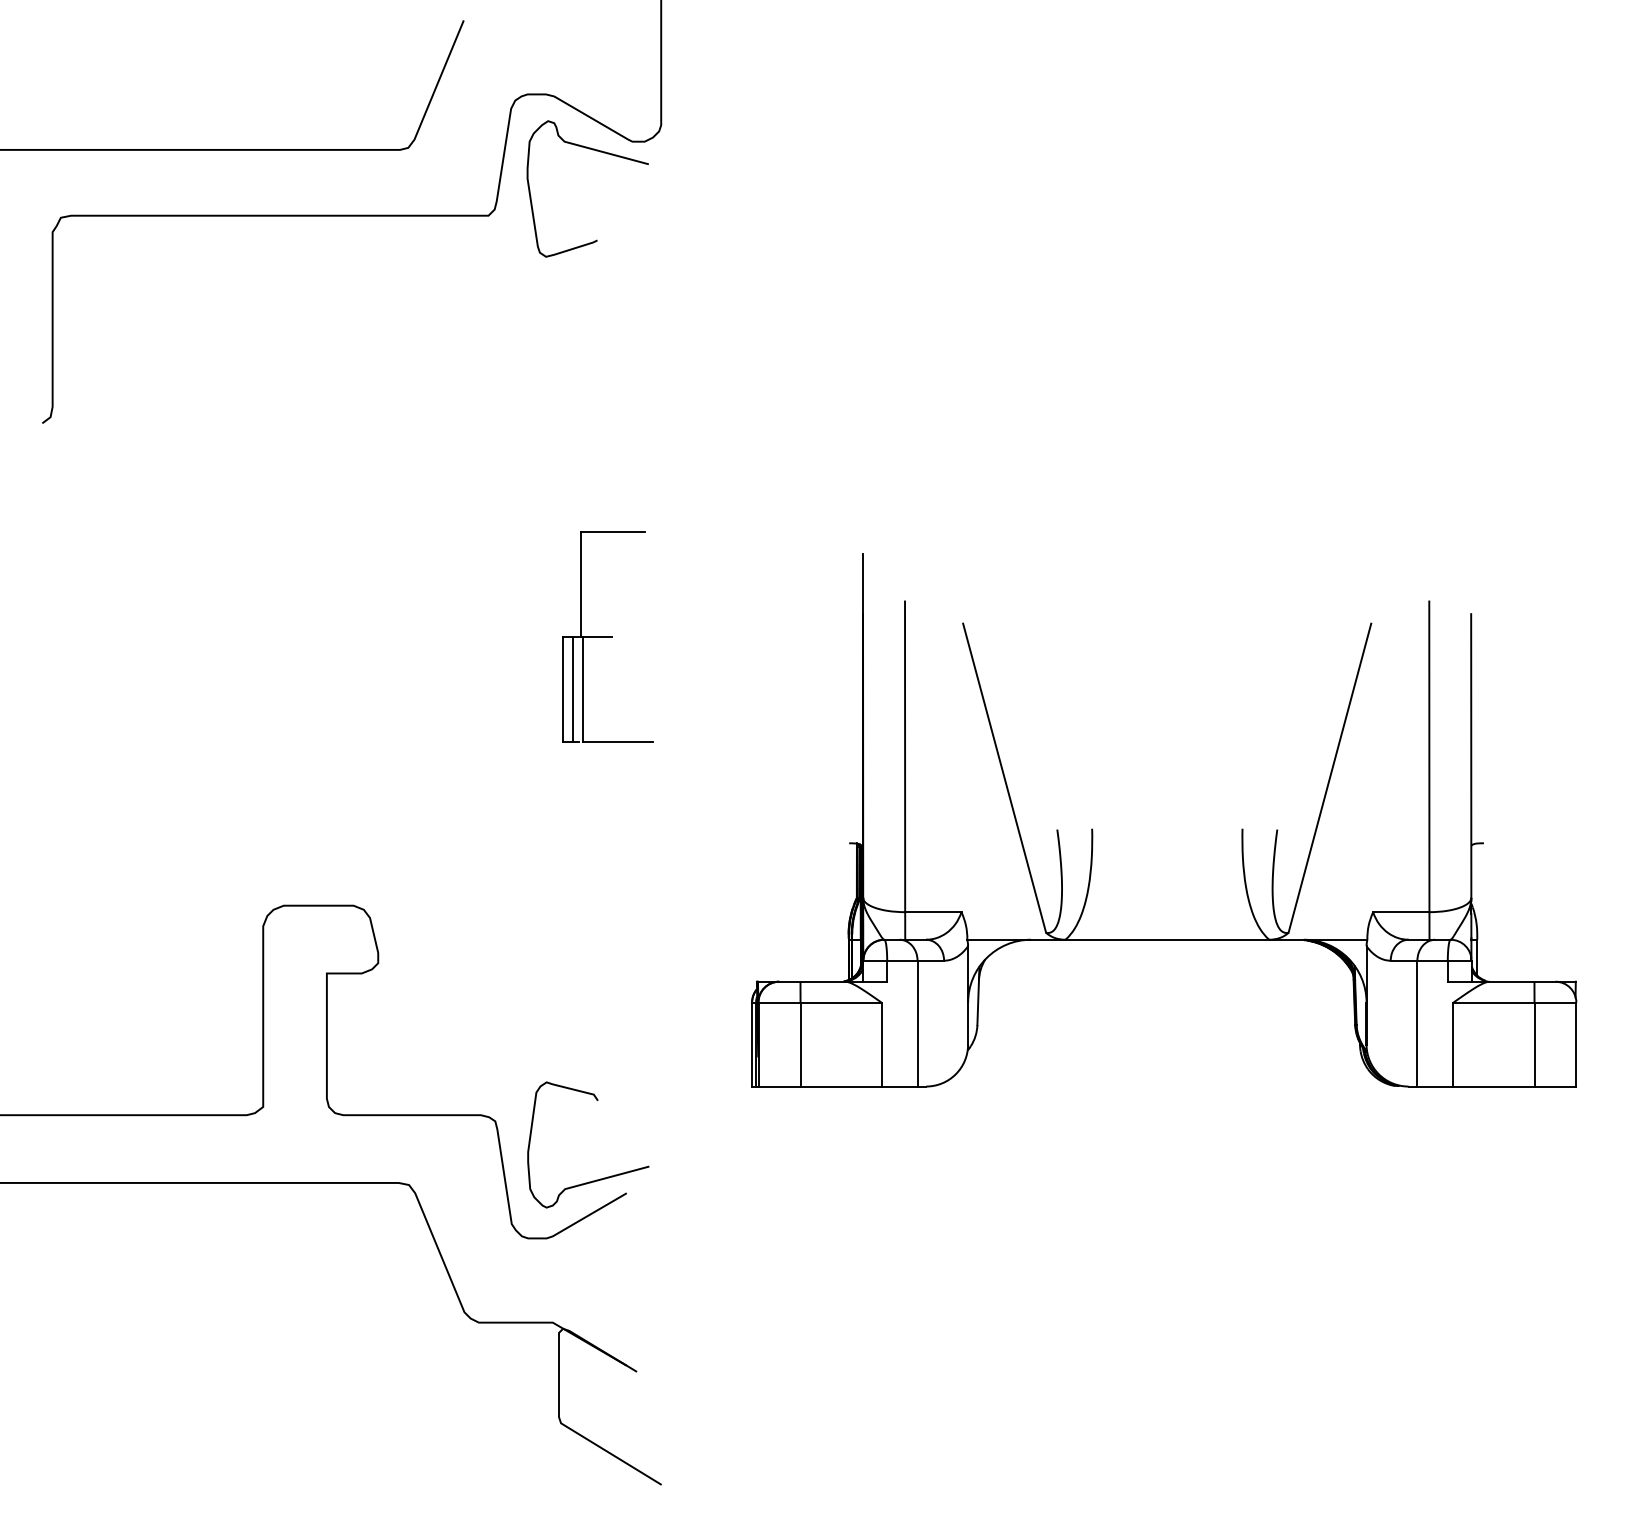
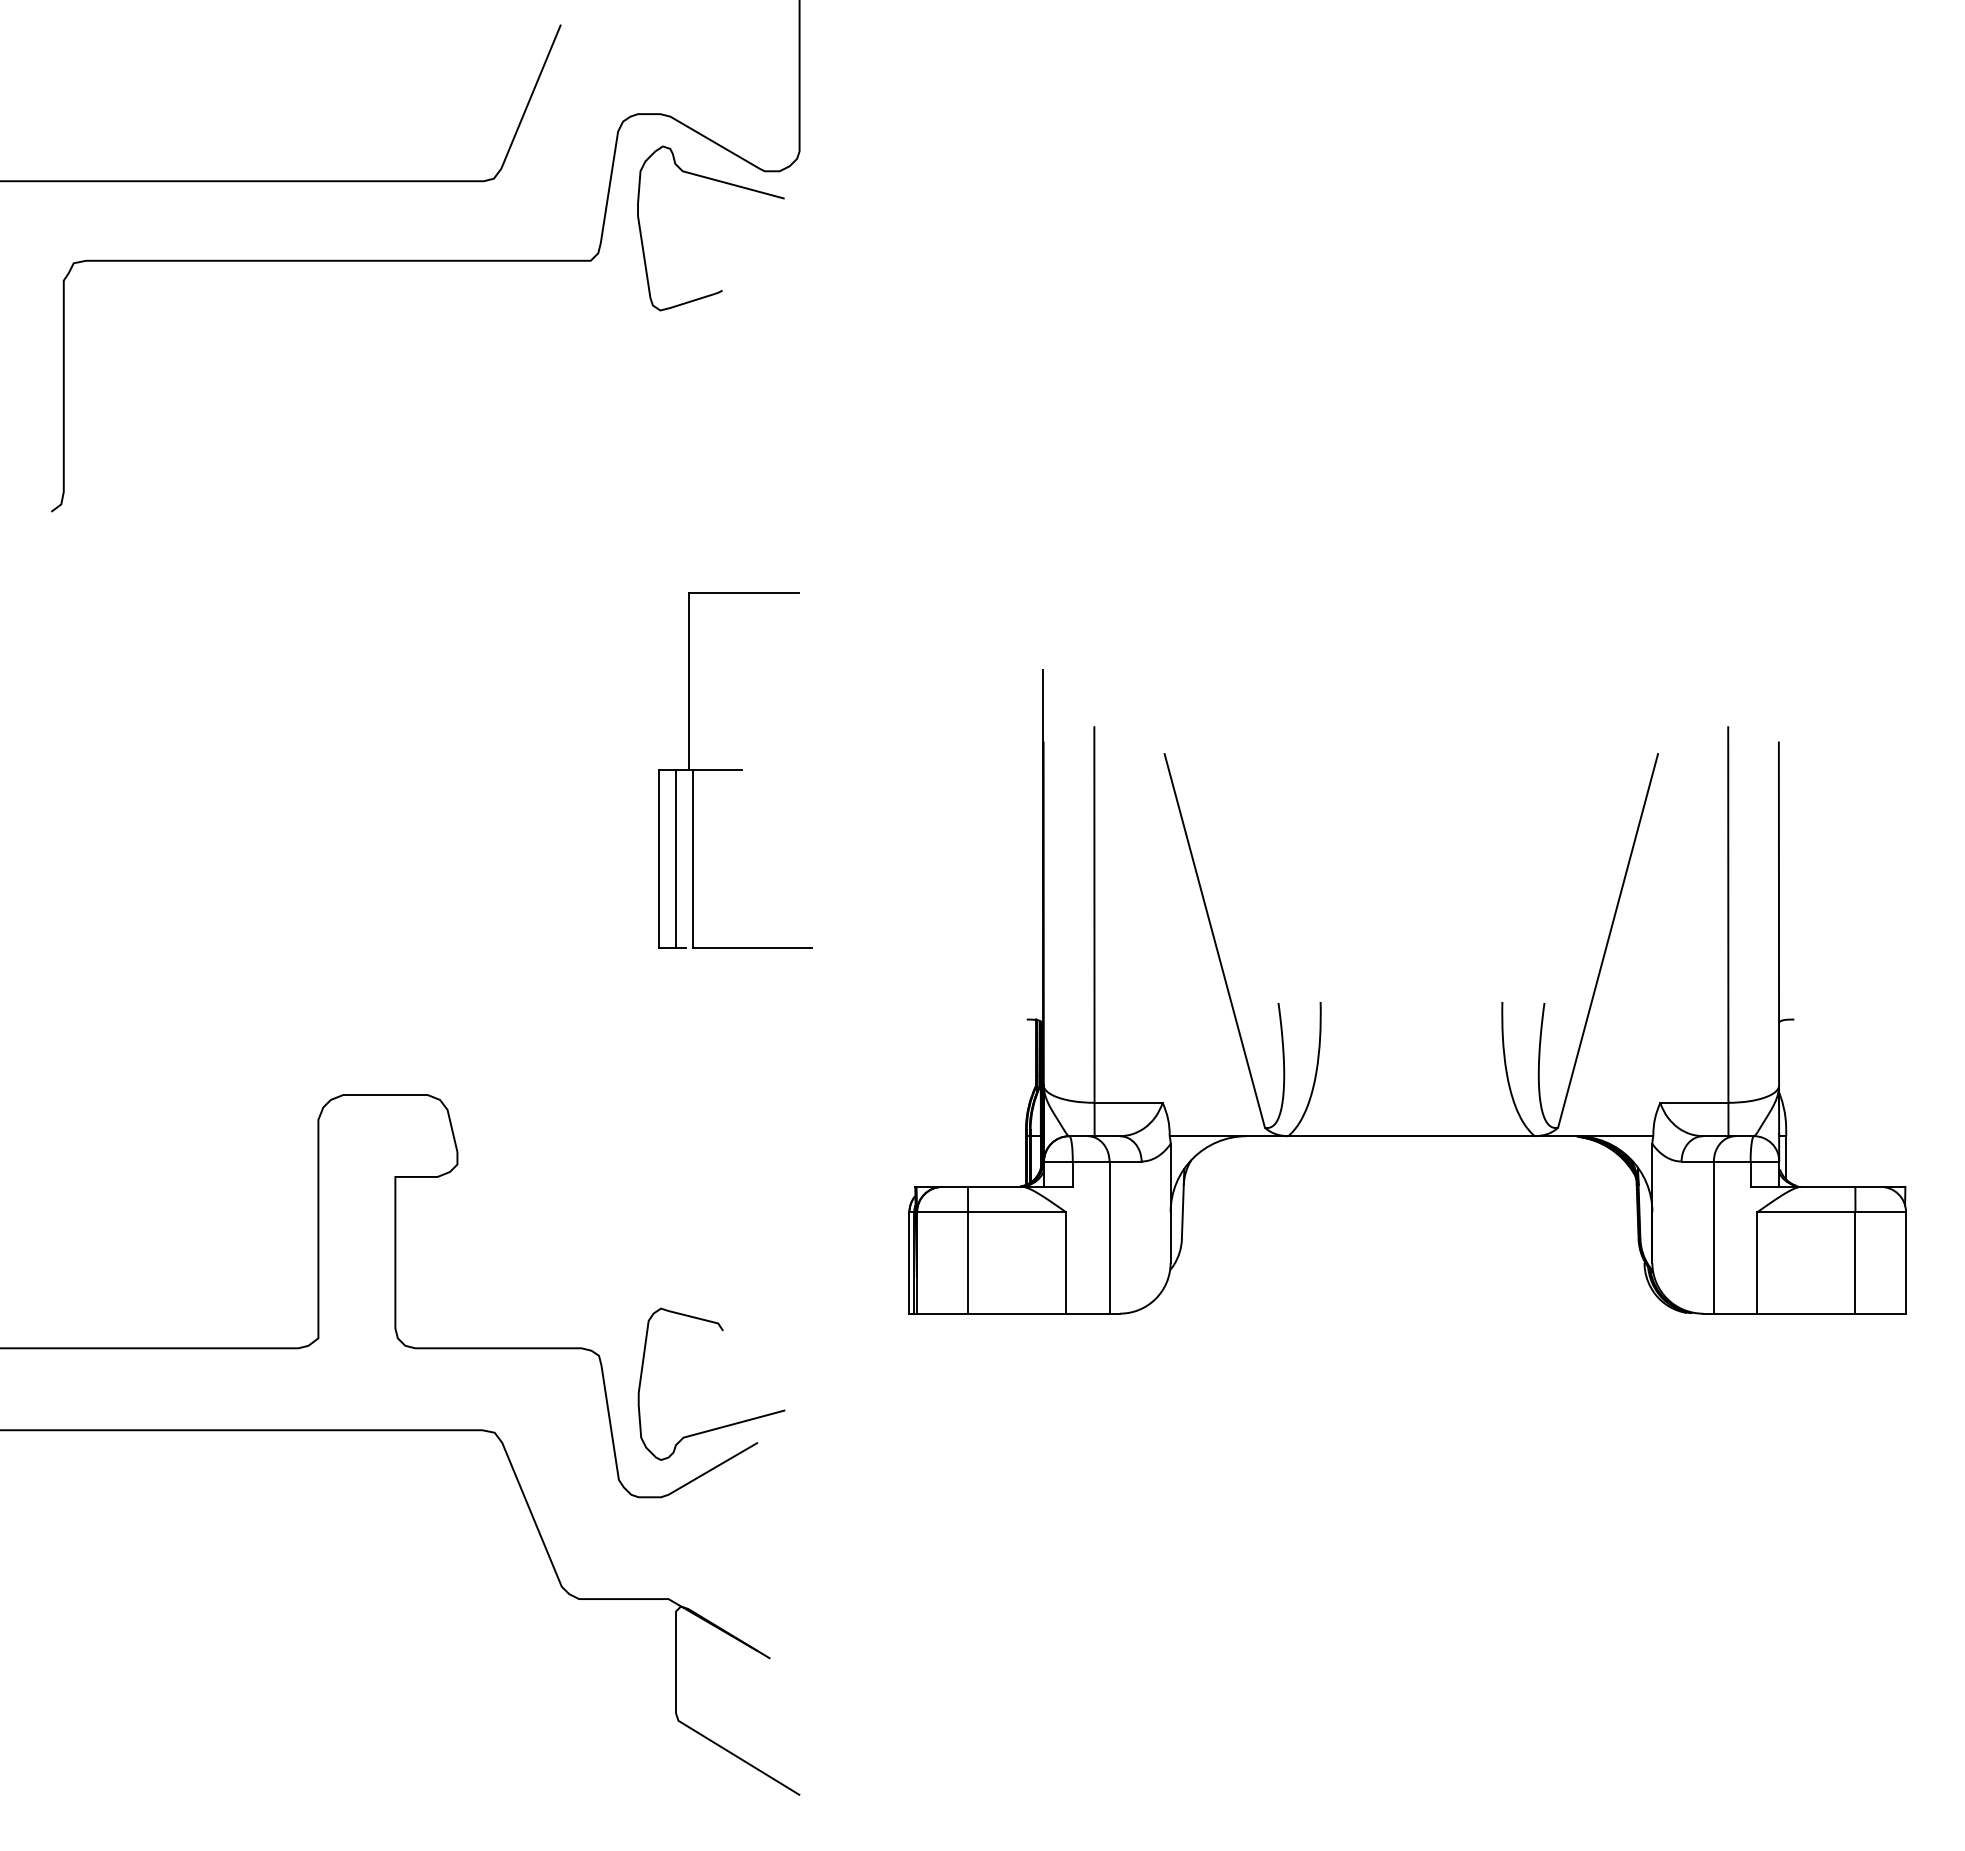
part: (607, 637) -> (734, 770), size x1.4

